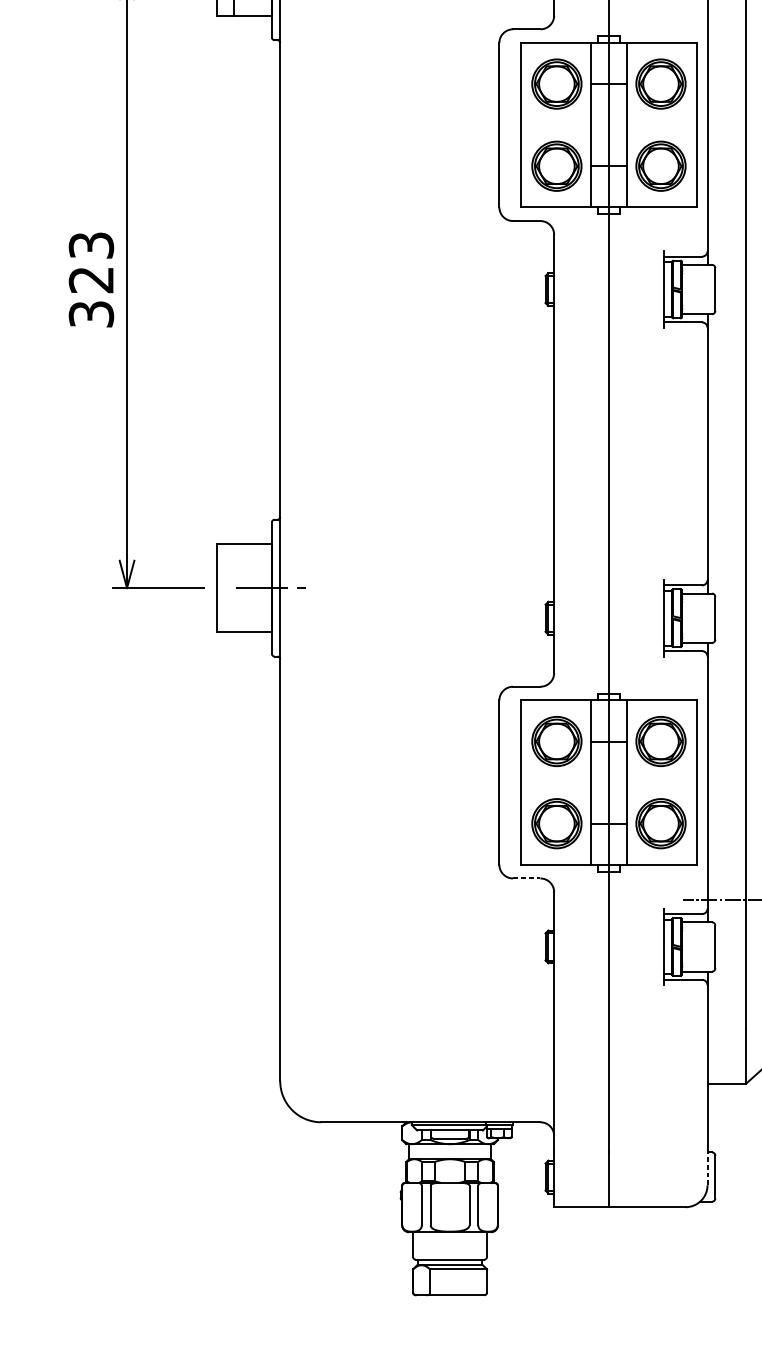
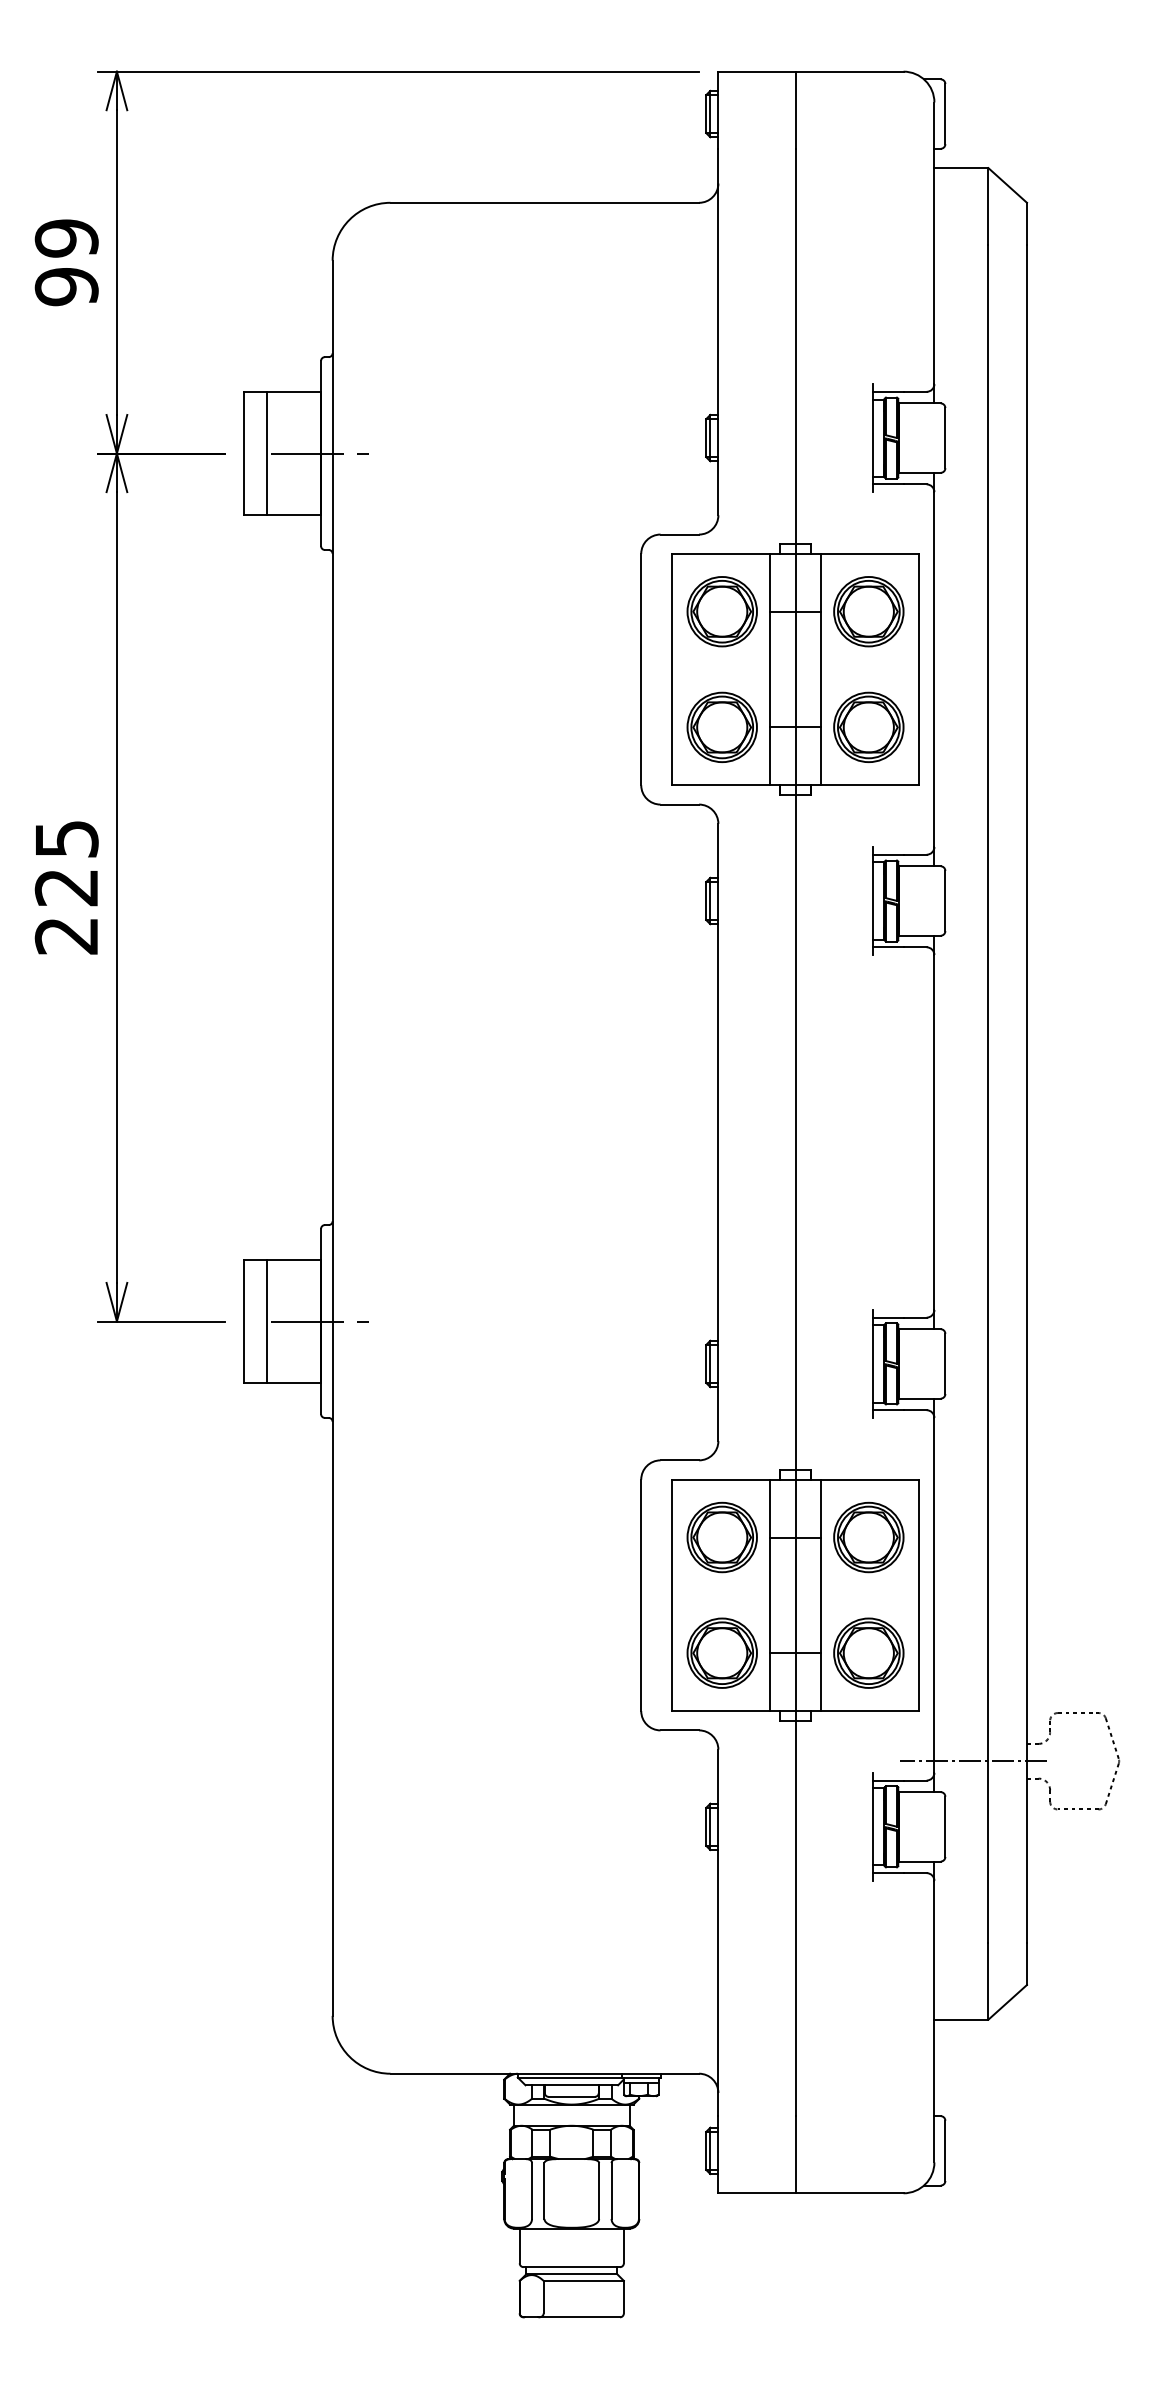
text: (91, 279) -> (66, 887), 323 -> 225
line: (233, 588) -> (267, 1321), added
line: (527, 878) -> (680, 1730), dashed -> solid
line: (707, 1168) -> (934, 2138), dashed -> solid

